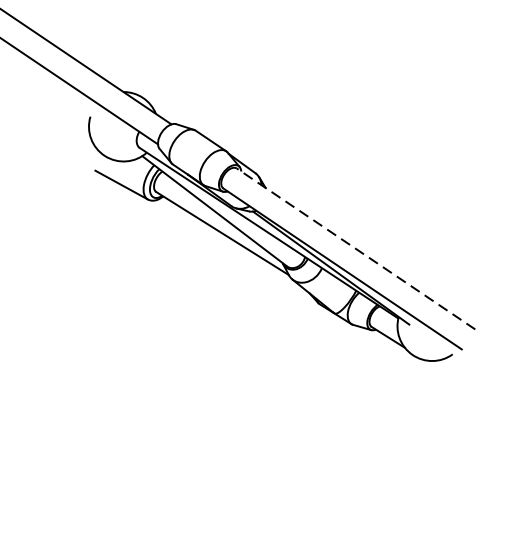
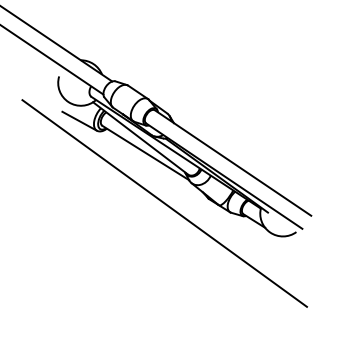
line: (355, 248) -> (232, 162), dashed -> solid
line: (251, 310) -> (164, 203), added

